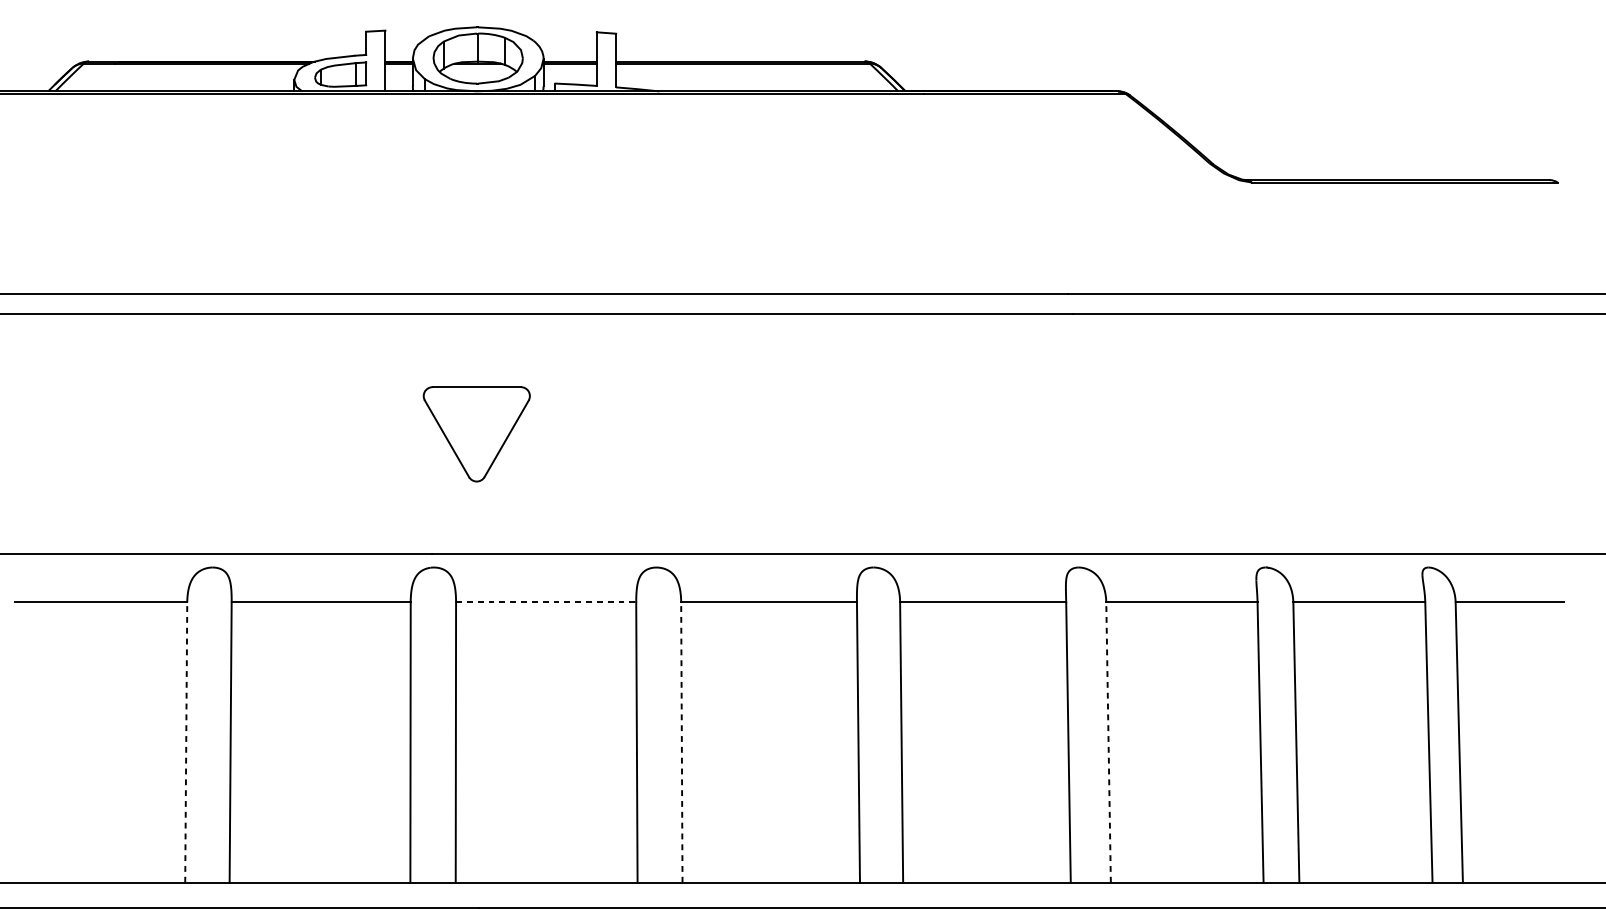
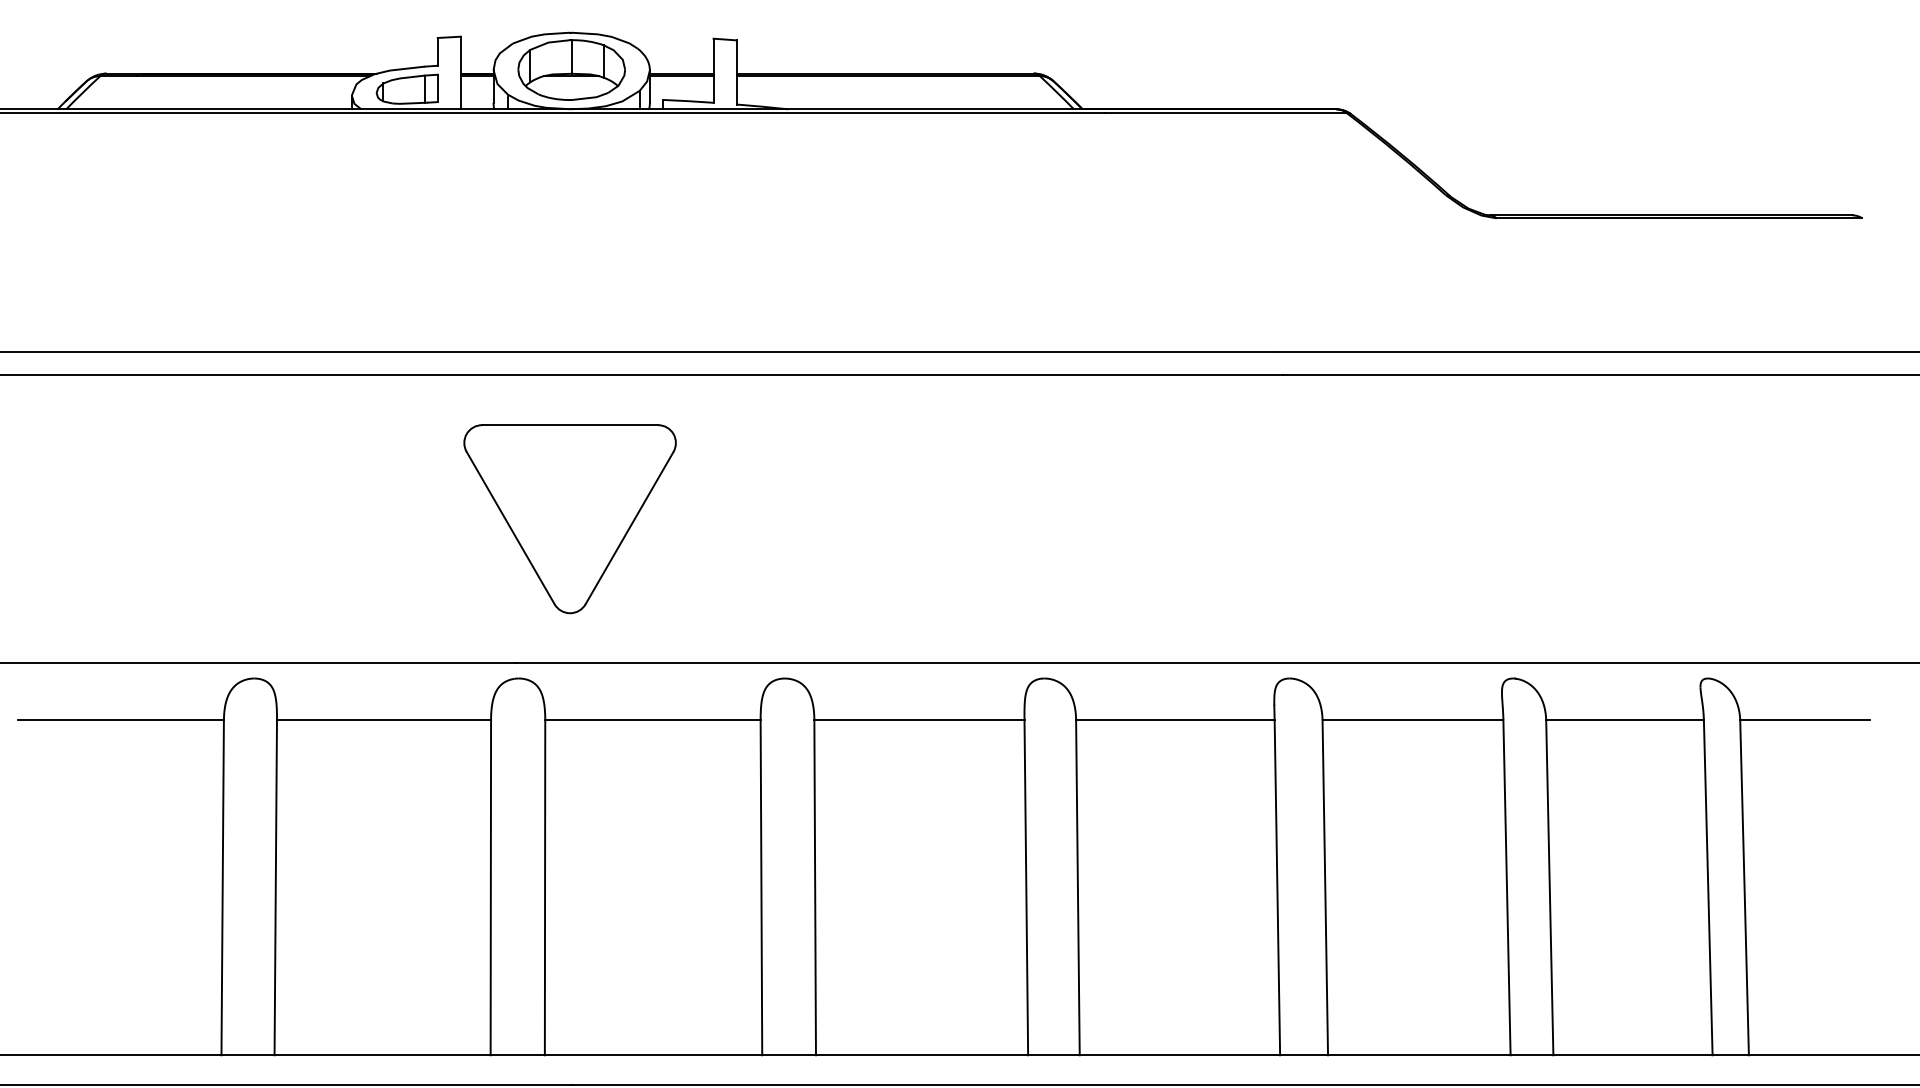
part: (476, 434) -> (569, 519), size x1.67
line: (545, 602) -> (652, 720), dashed -> solid
line: (186, 742) -> (222, 887), dashed -> solid
line: (682, 742) -> (815, 887), dashed -> solid
line: (1108, 742) -> (1325, 887), dashed -> solid

